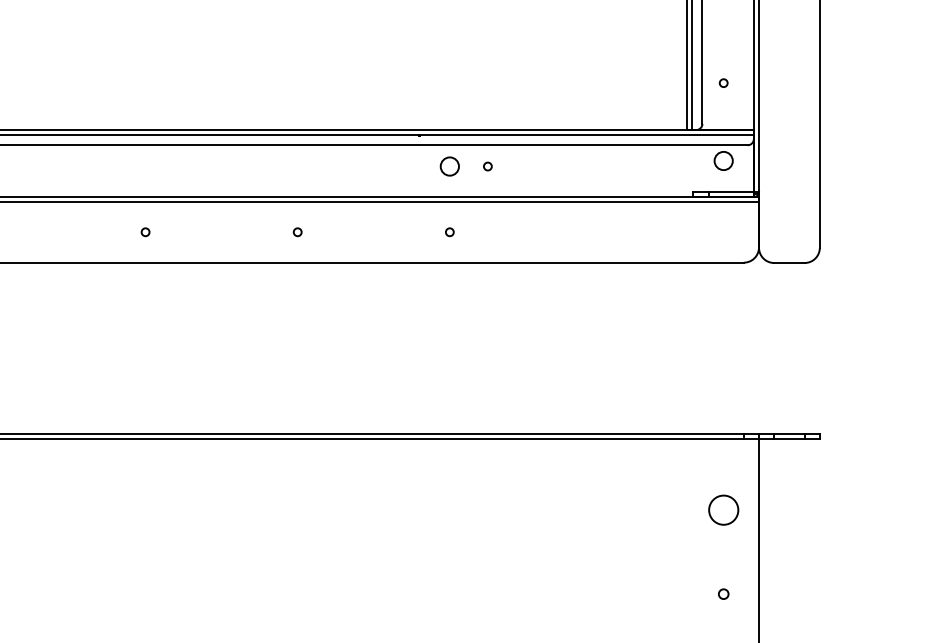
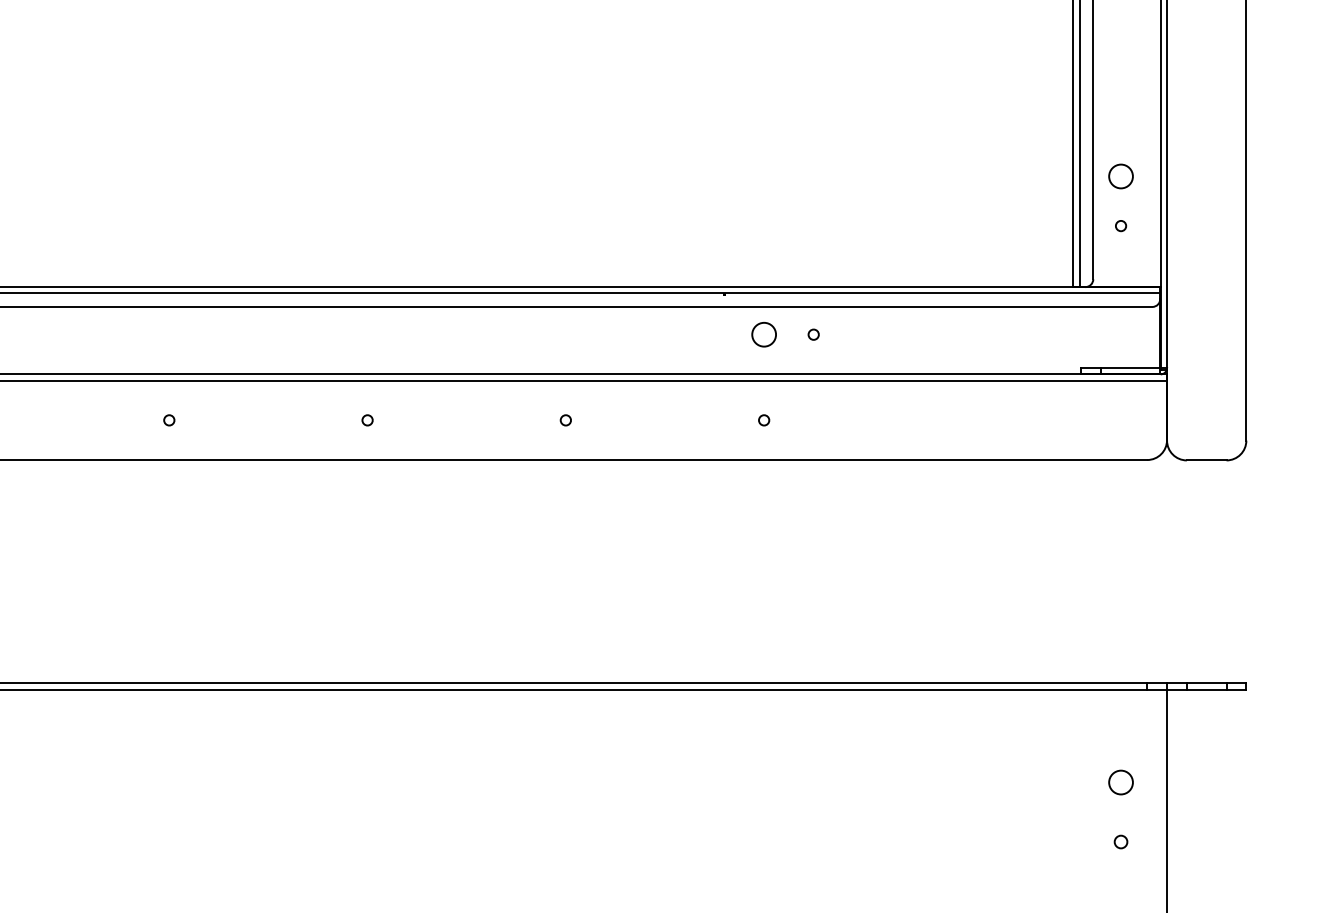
circle: (723, 161) -> (1120, 176), moved
circle: (723, 510) -> (1120, 782), size x0.62
circle: (723, 593) -> (1120, 841), moved

